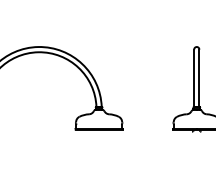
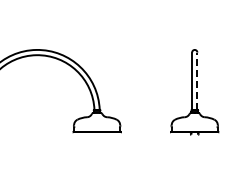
line: (199, 78) -> (197, 81), solid -> dashed

